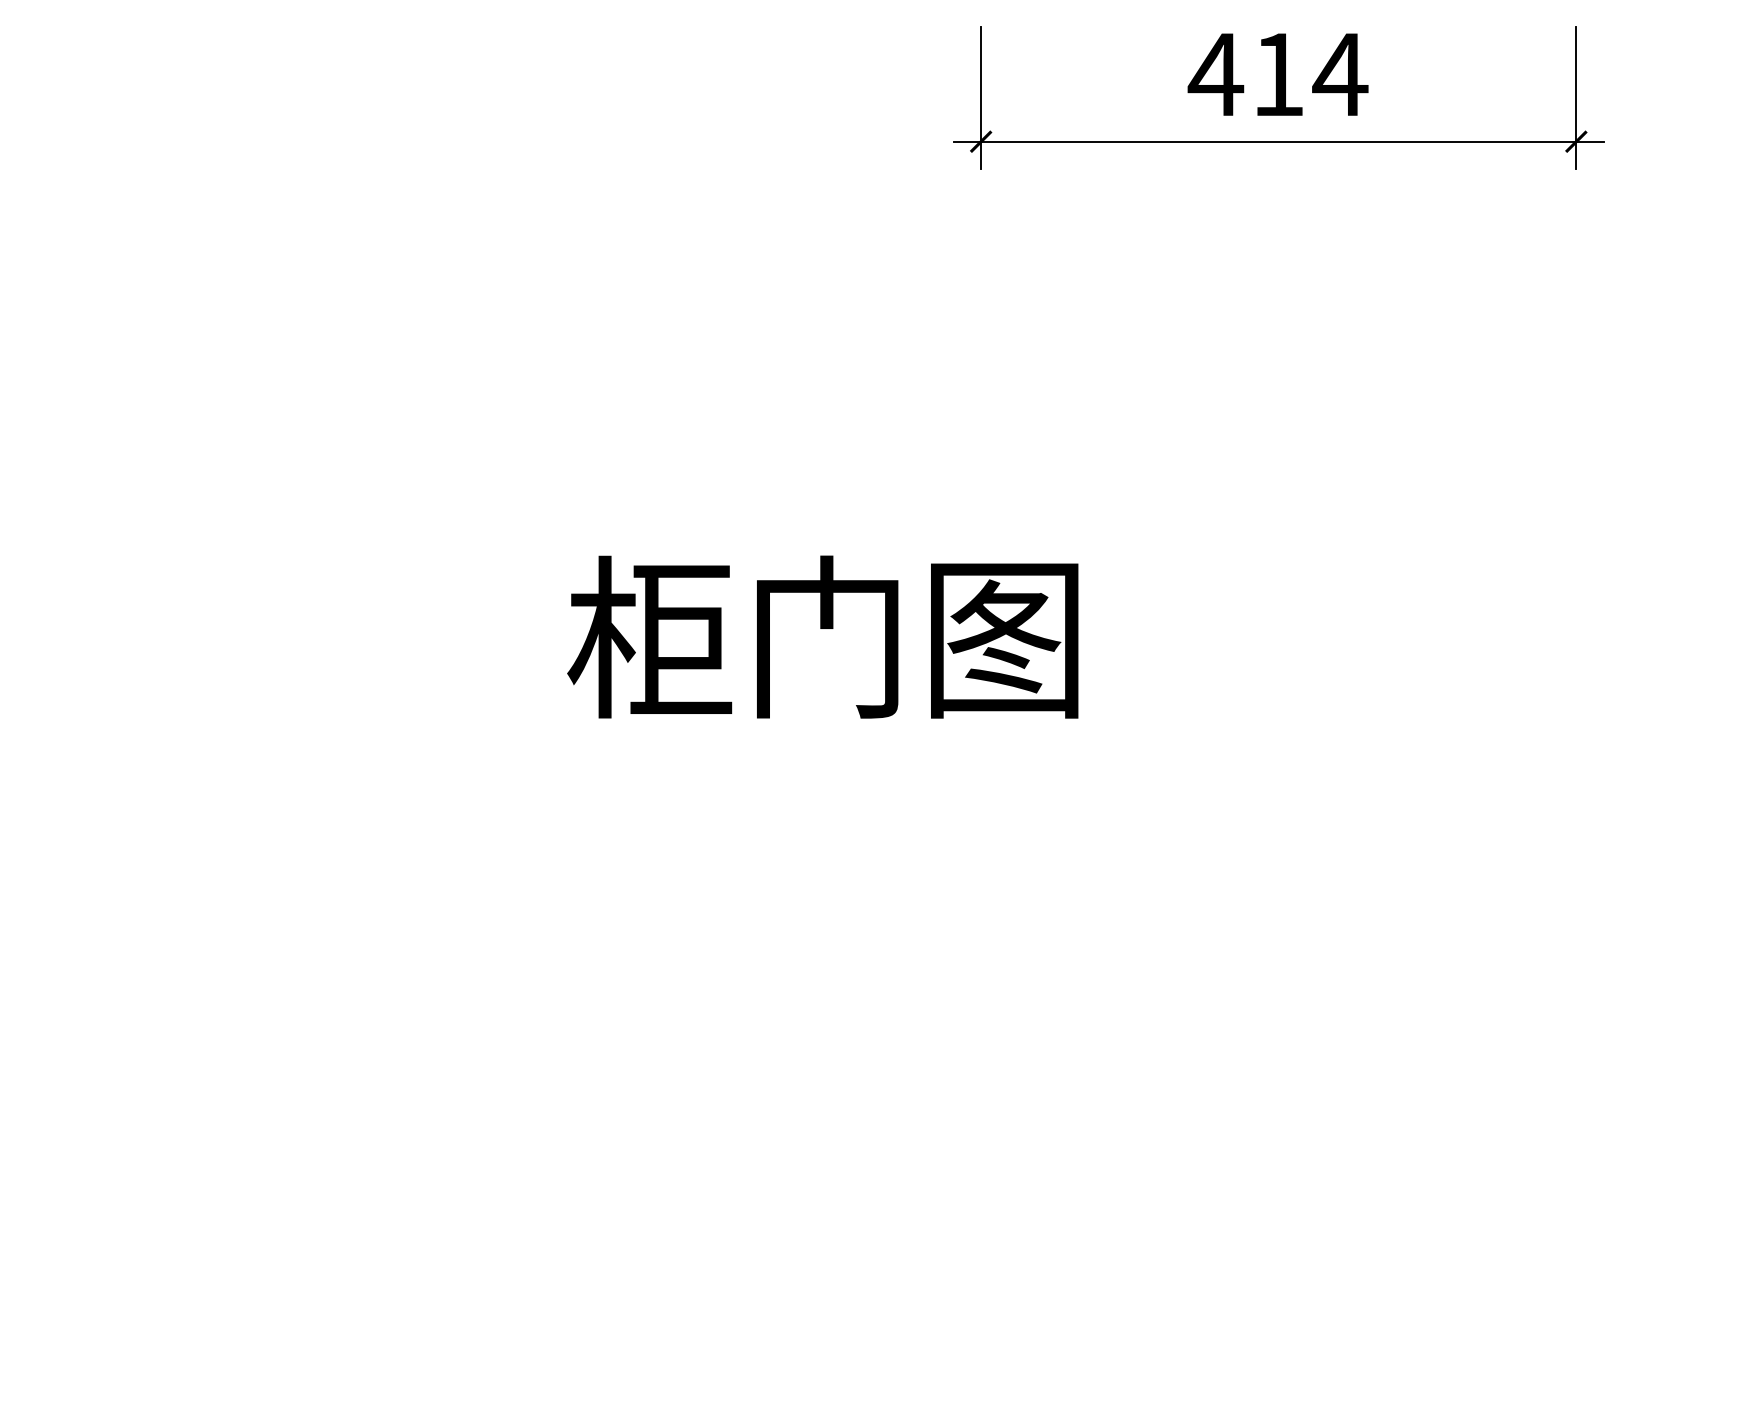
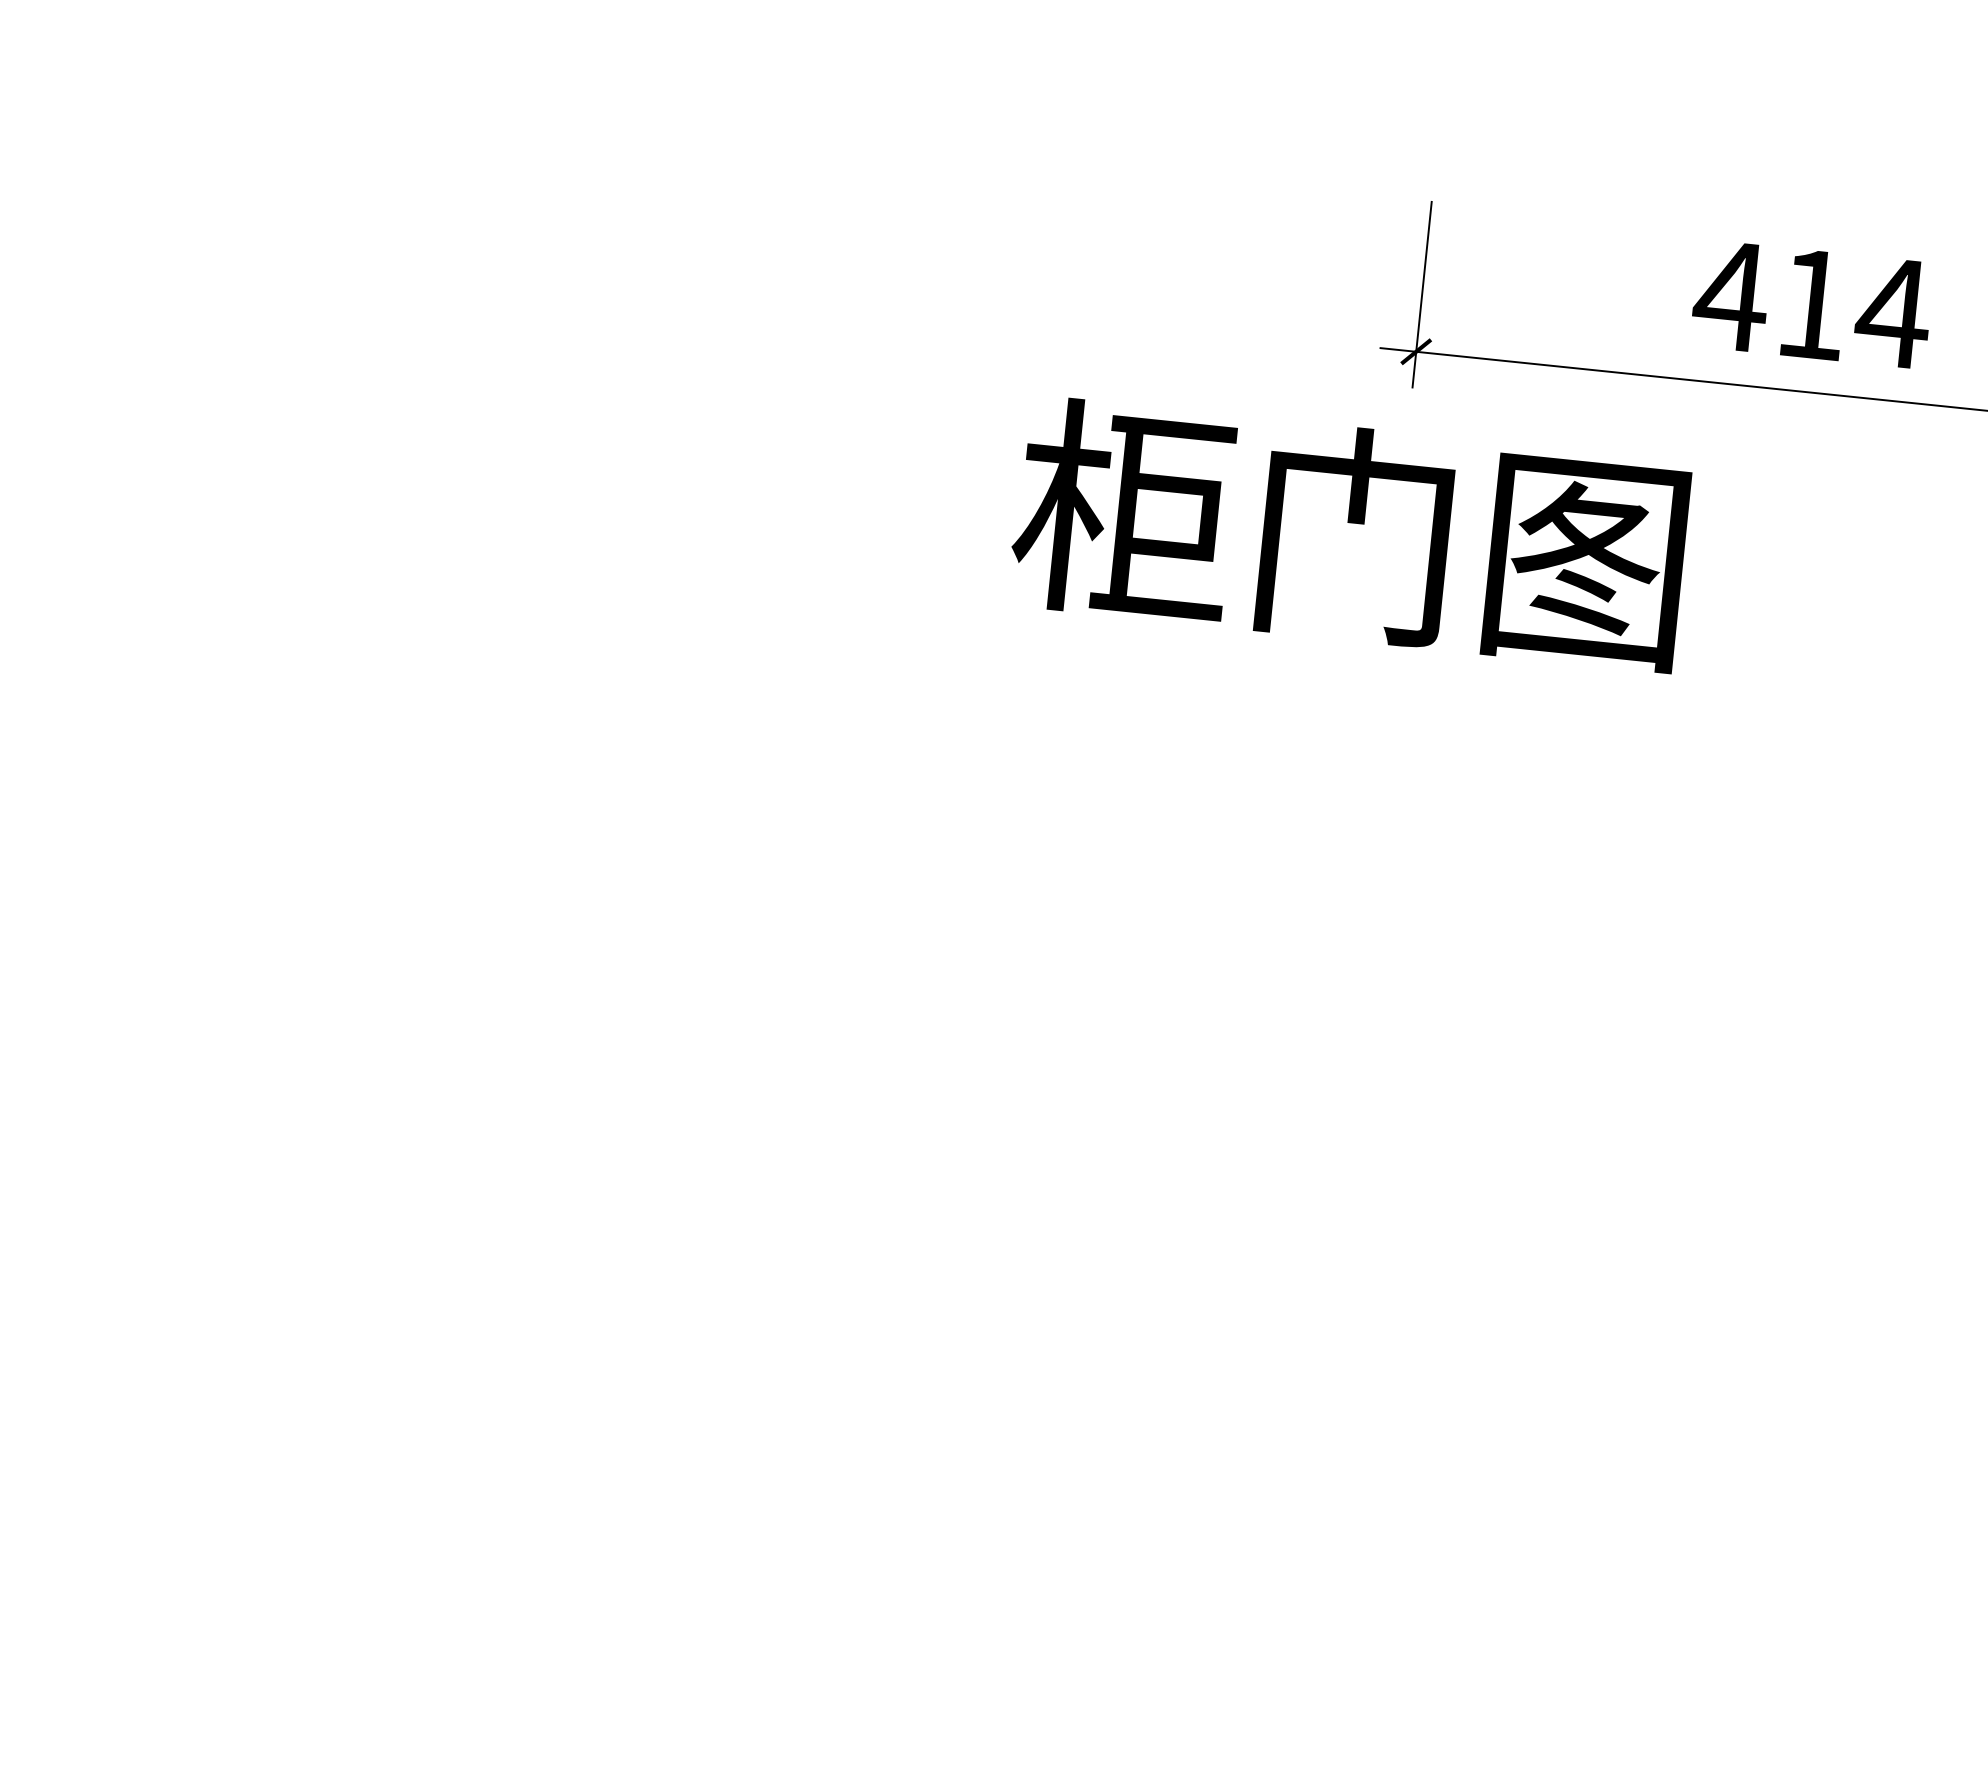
text: (822, 636) -> (1349, 532), moved

